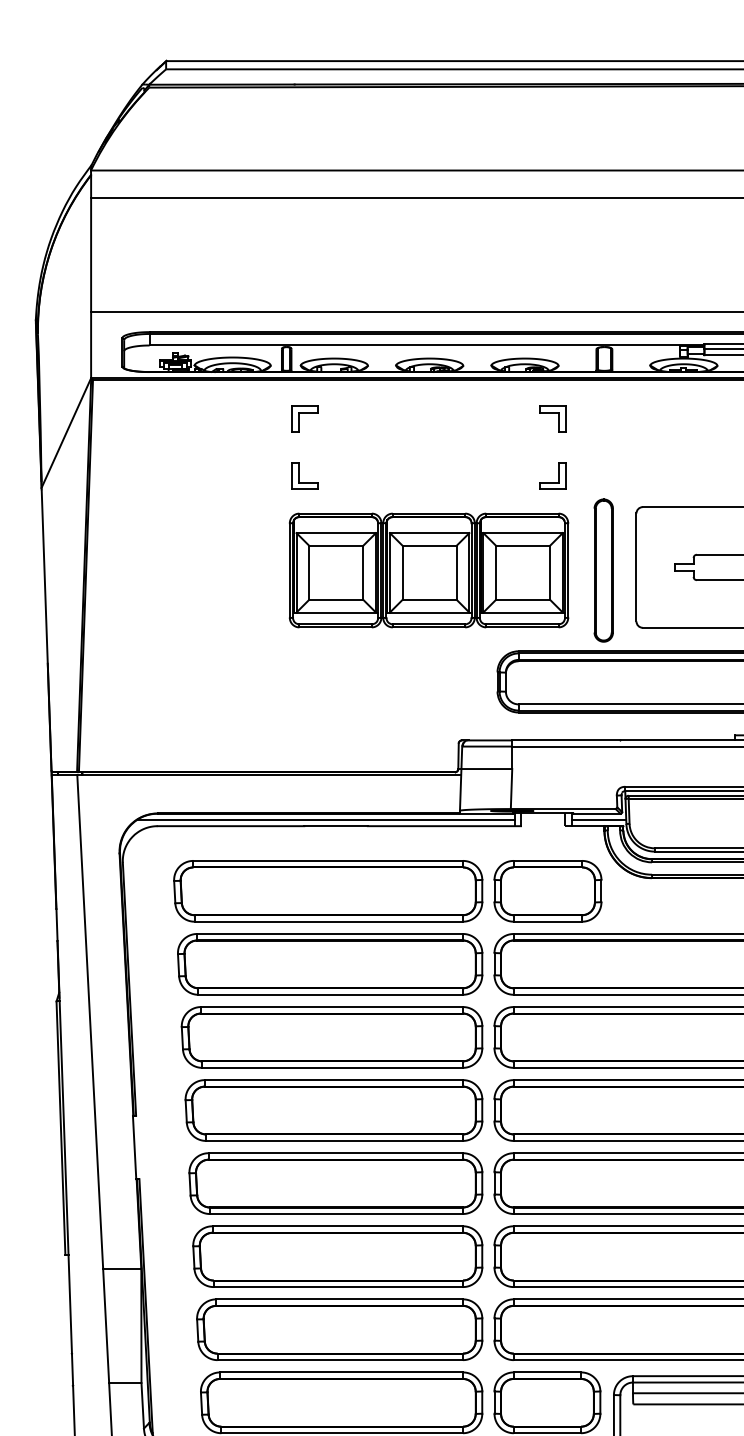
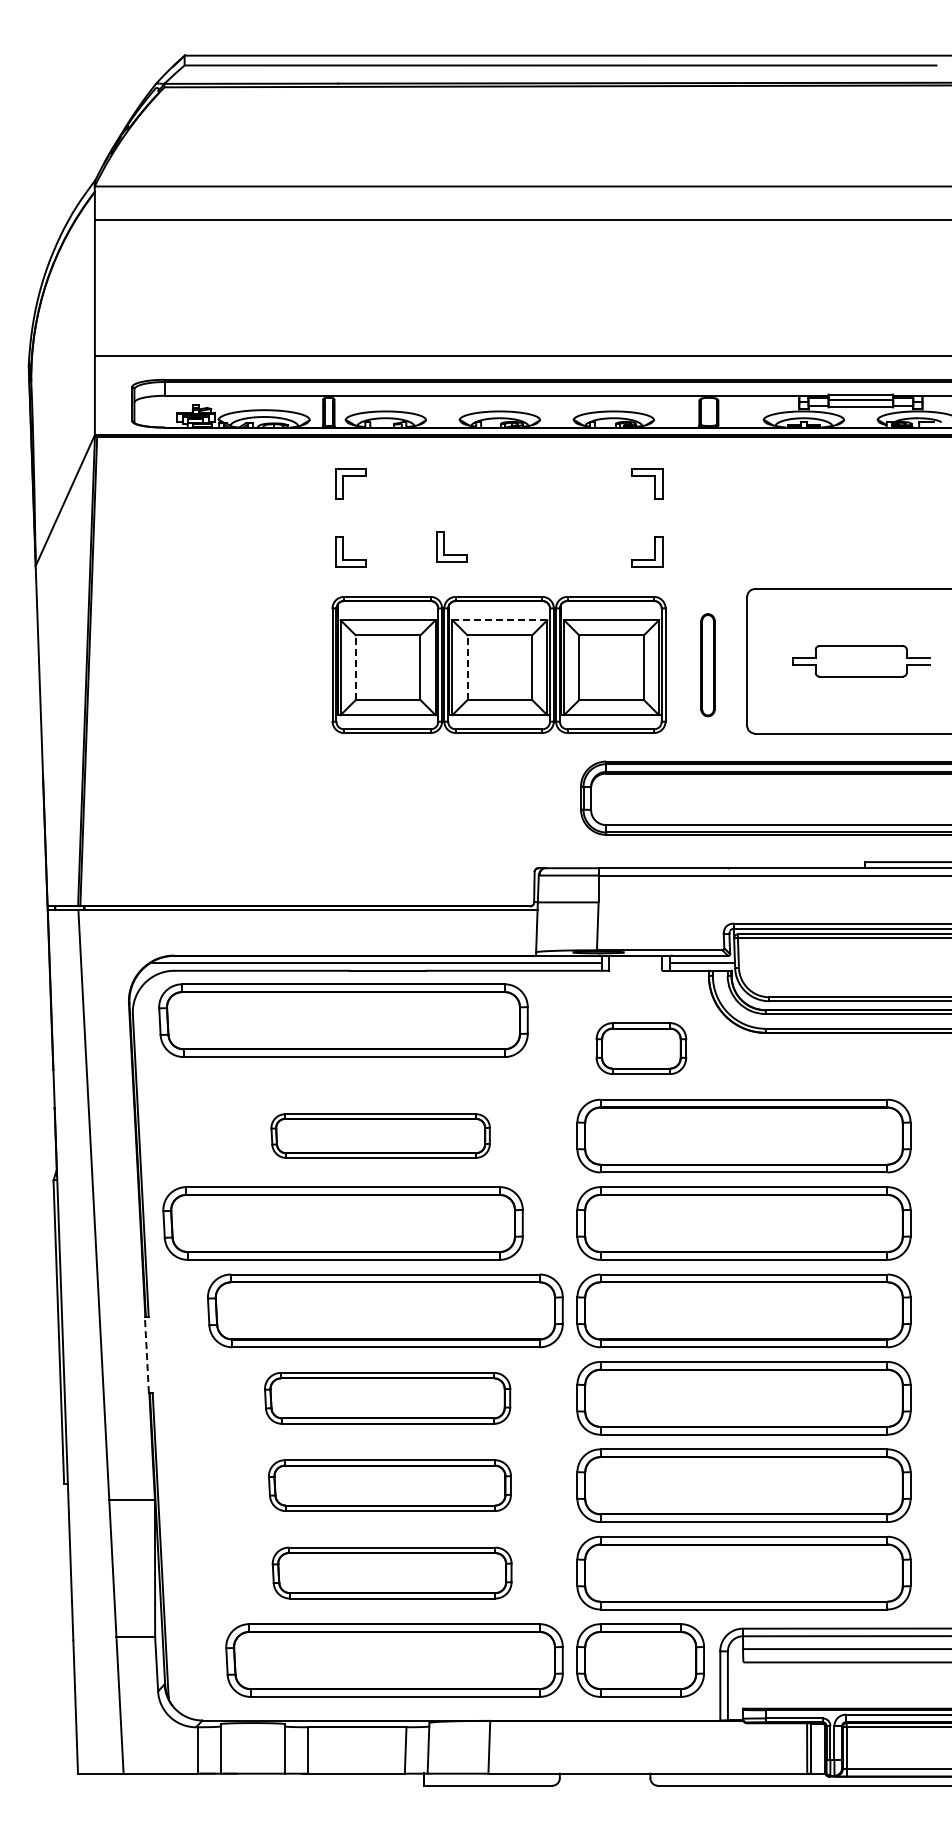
part: (383, 471) -> (444, 546), added
line: (429, 533) -> (499, 620), solid -> dashed
part: (603, 570) -> (707, 665), size x0.6
line: (308, 572) -> (355, 667), solid -> dashed
line: (402, 572) -> (467, 667), solid -> dashed
part: (328, 891) -> (343, 1020), moved
part: (548, 891) -> (641, 1048), size x0.7
part: (329, 963) -> (380, 1135), size x0.6
part: (331, 1037) -> (342, 1223), moved
line: (134, 1146) -> (146, 1354), solid -> dashed
part: (335, 1183) -> (387, 1398), size x0.7
part: (337, 1256) -> (389, 1485), size x0.7
part: (339, 1329) -> (391, 1572), size x0.7

